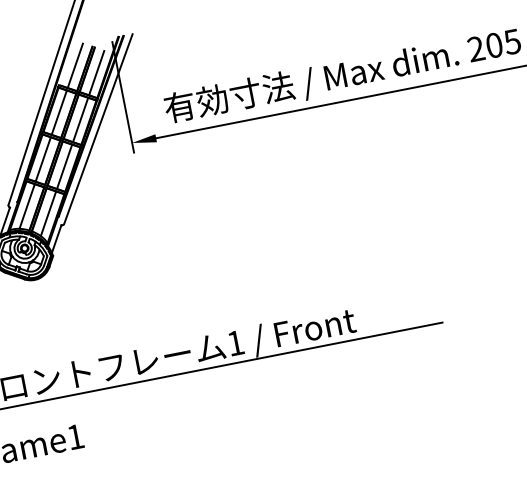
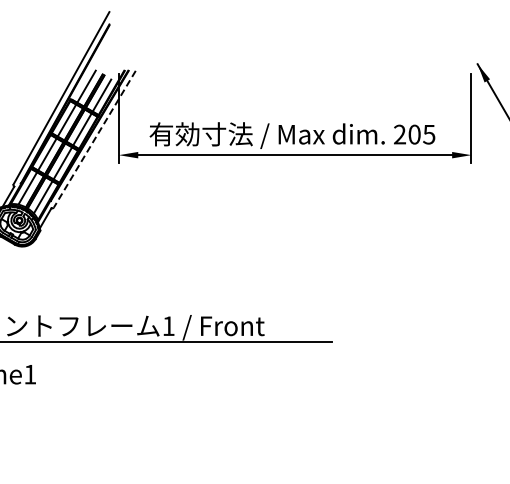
line: (98, 129) -> (94, 139), solid -> dashed

